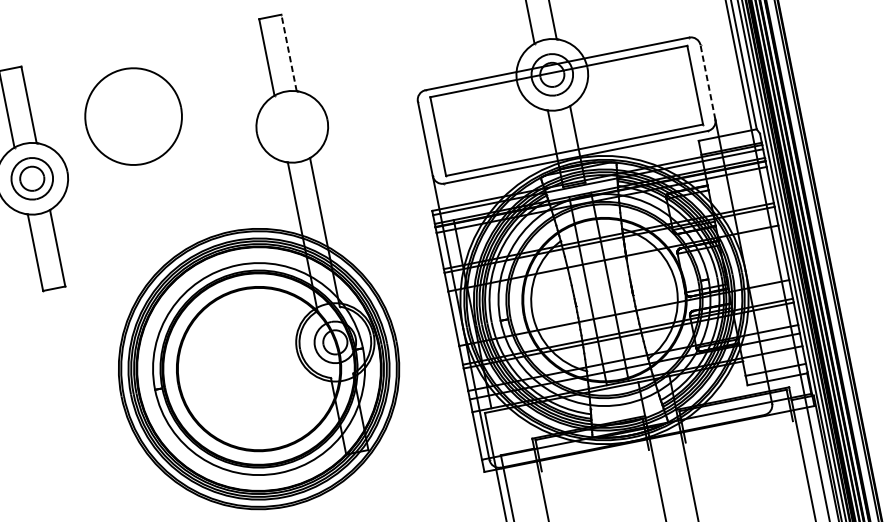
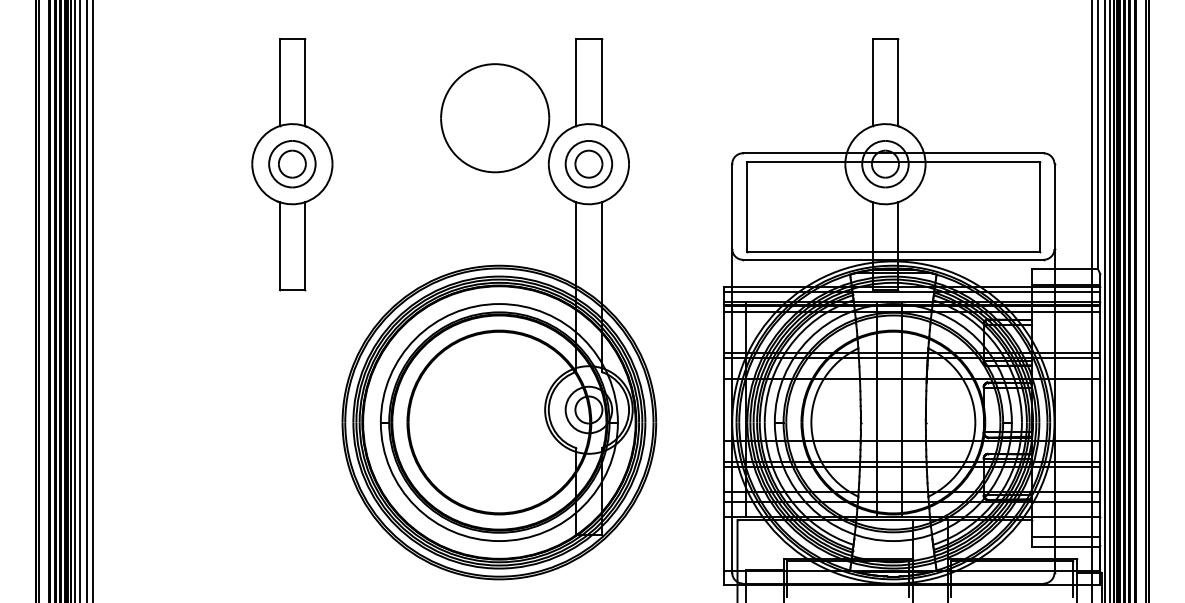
line: (289, 52) -> (601, 82), dashed -> solid
line: (707, 82) -> (1054, 206), dashed -> solid
part: (133, 116) -> (495, 118), moved
part: (291, 127) -> (588, 164), added

